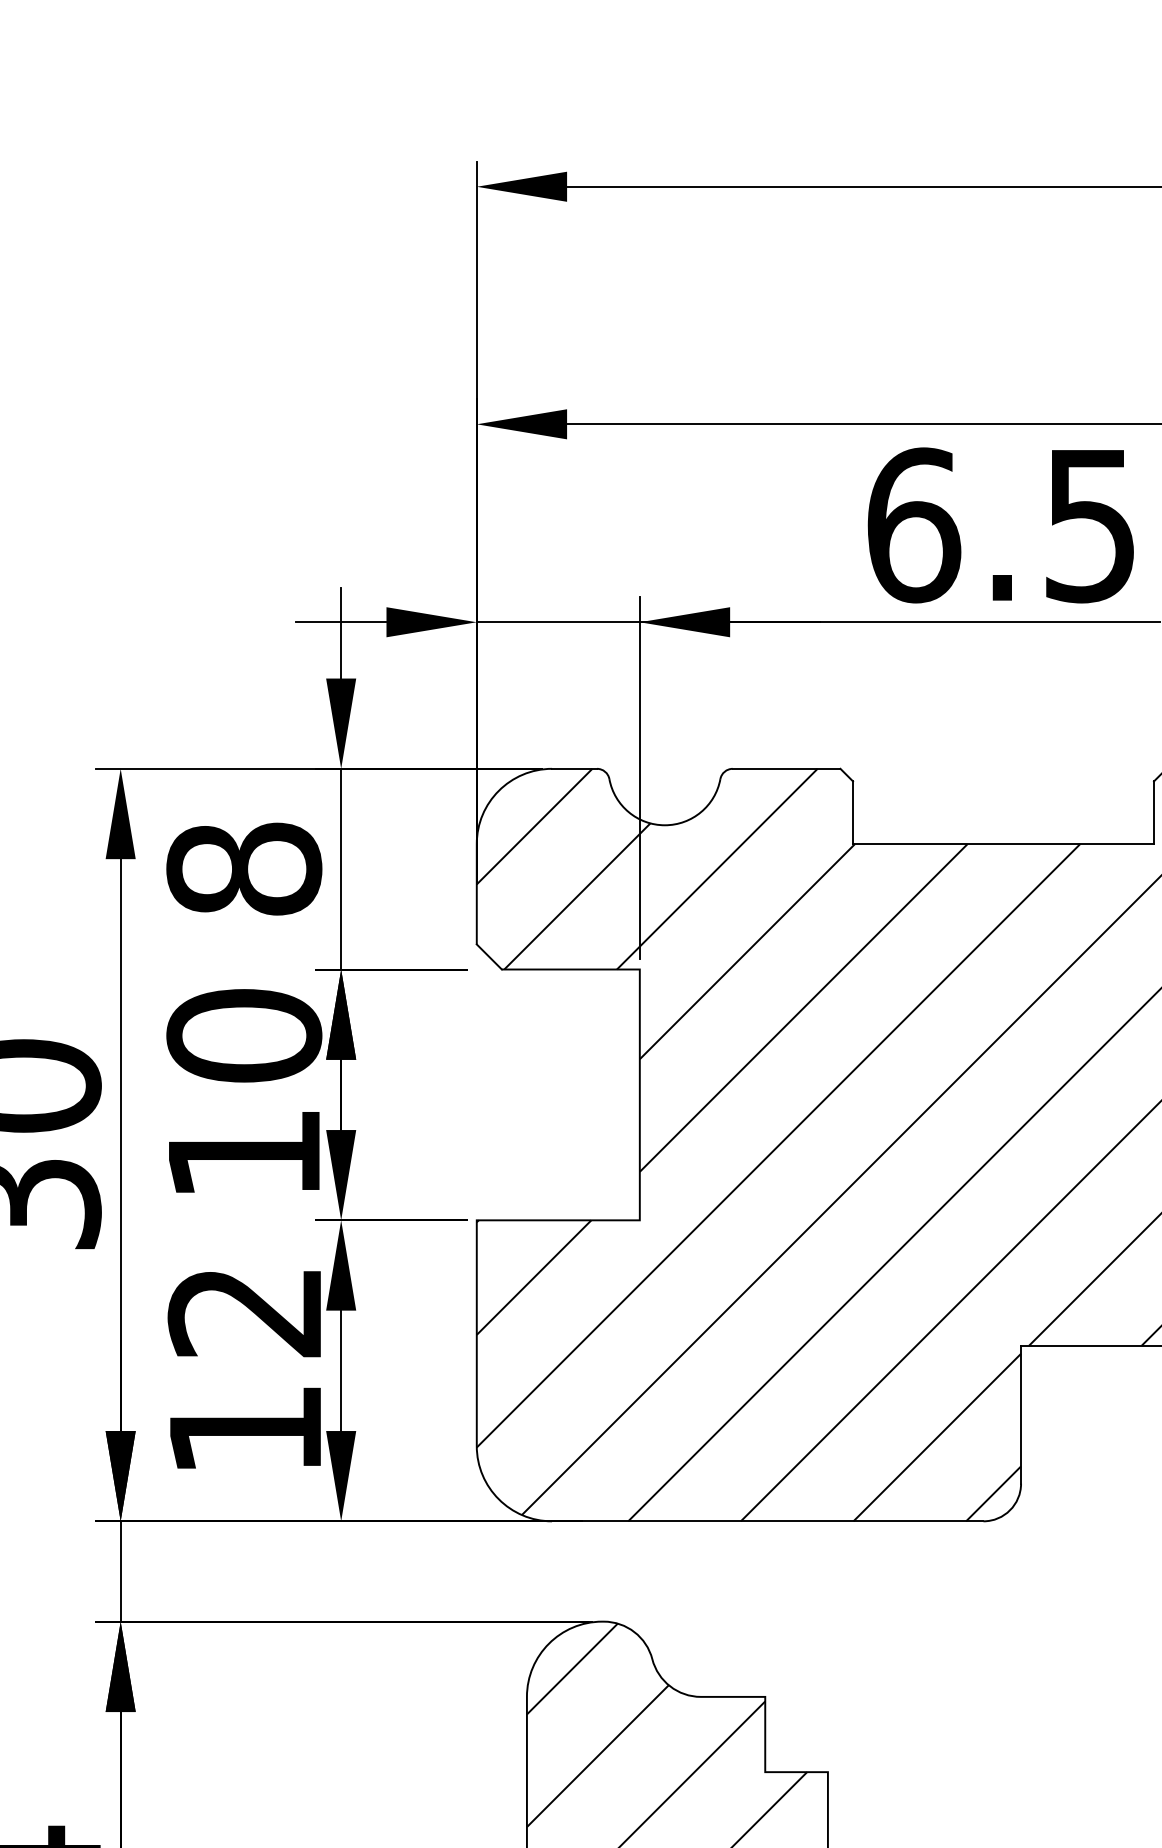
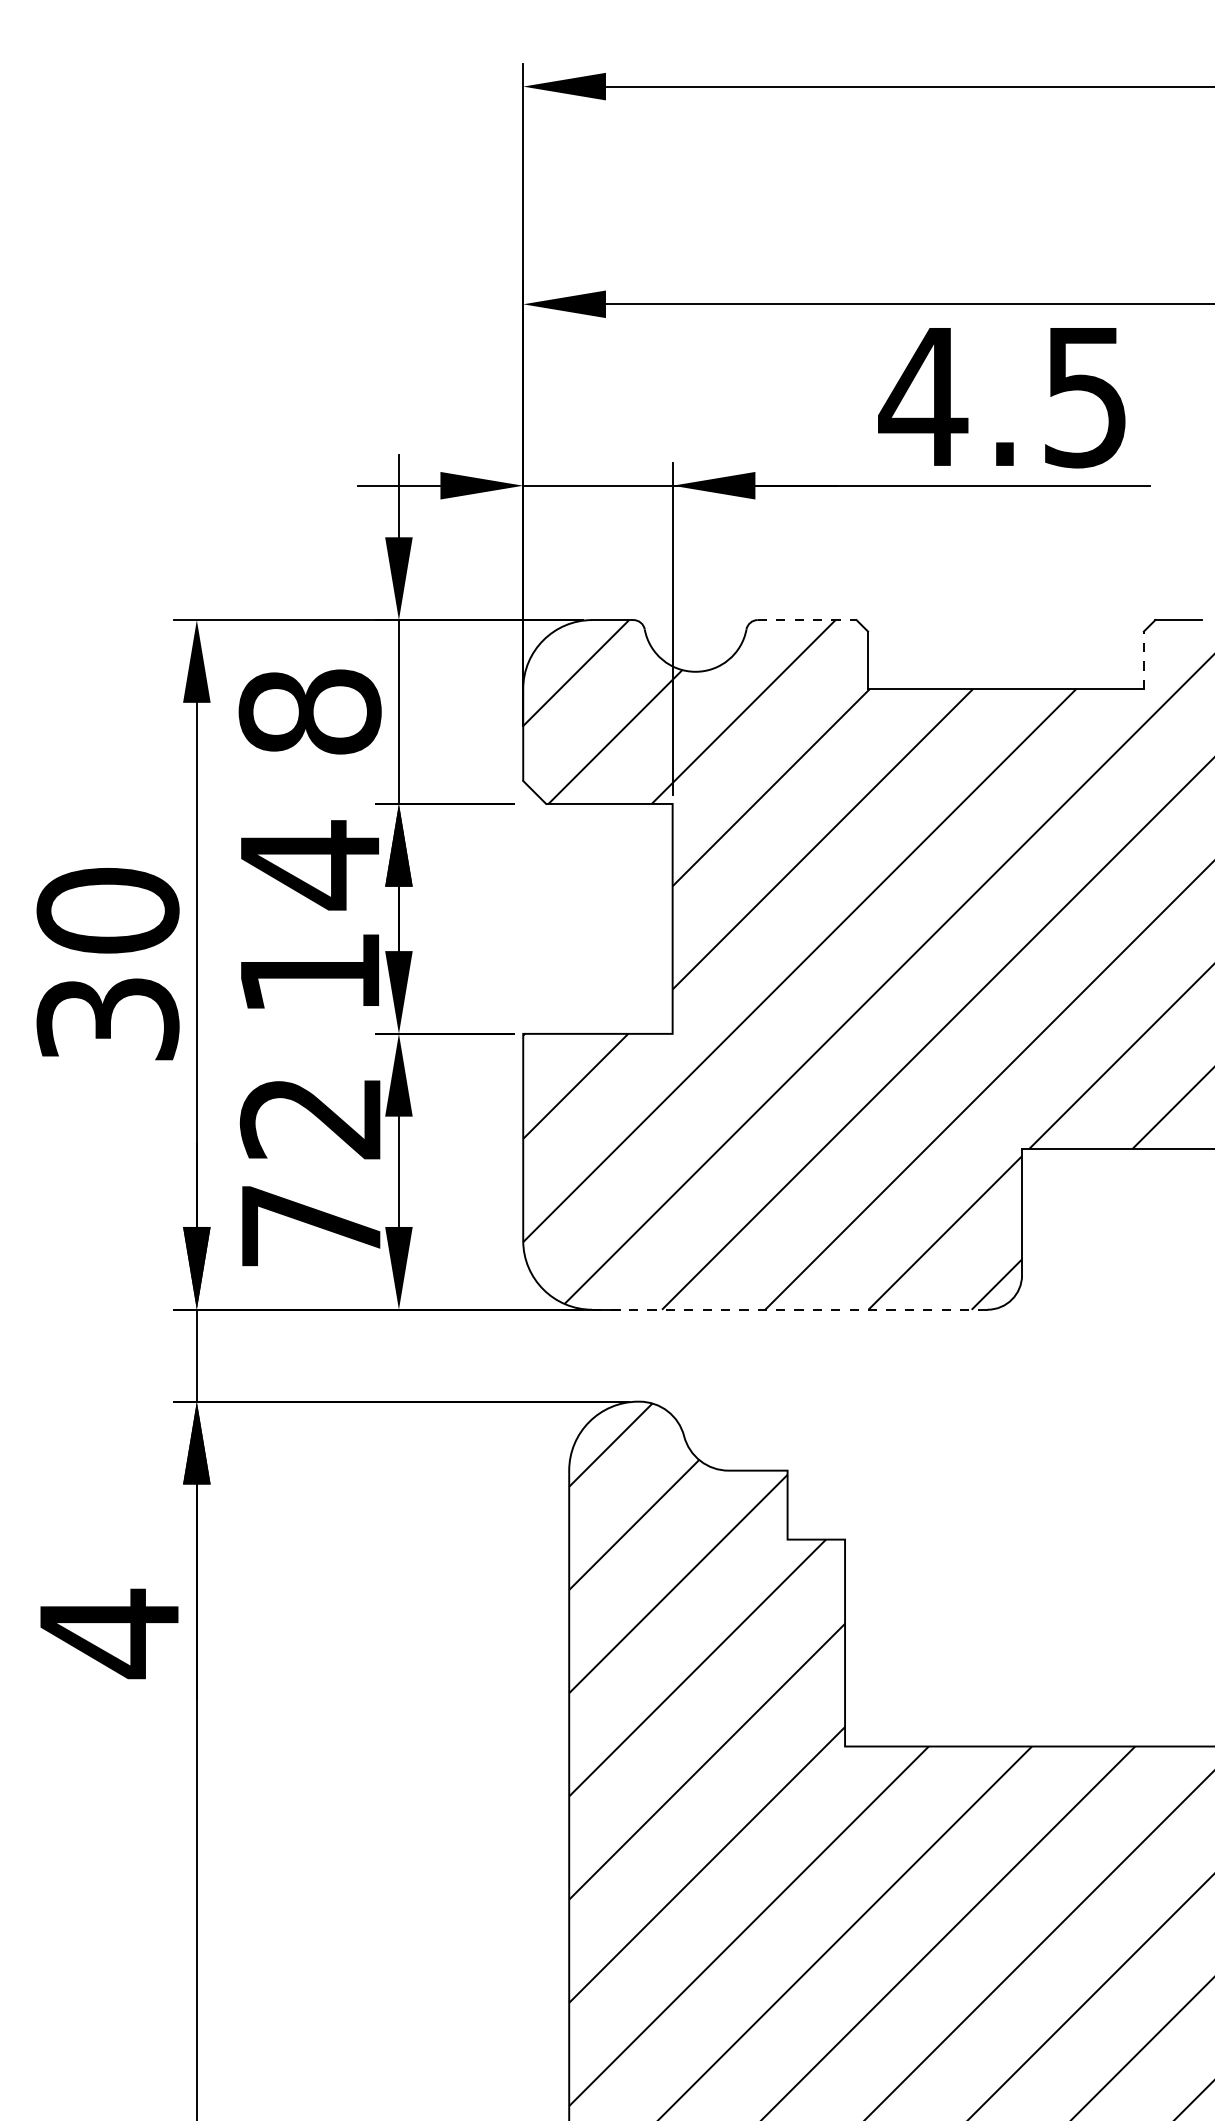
text: (913, 524) -> (923, 396), 6.5 -> 4.5
line: (786, 769) -> (807, 620), solid -> dashed
line: (1153, 812) -> (1143, 660), solid -> dashed
text: (243, 1036) -> (309, 865), 10 -> 14
text: (245, 1430) -> (311, 1226), 12 -> 72
line: (767, 1521) -> (789, 1309), solid -> dashed

